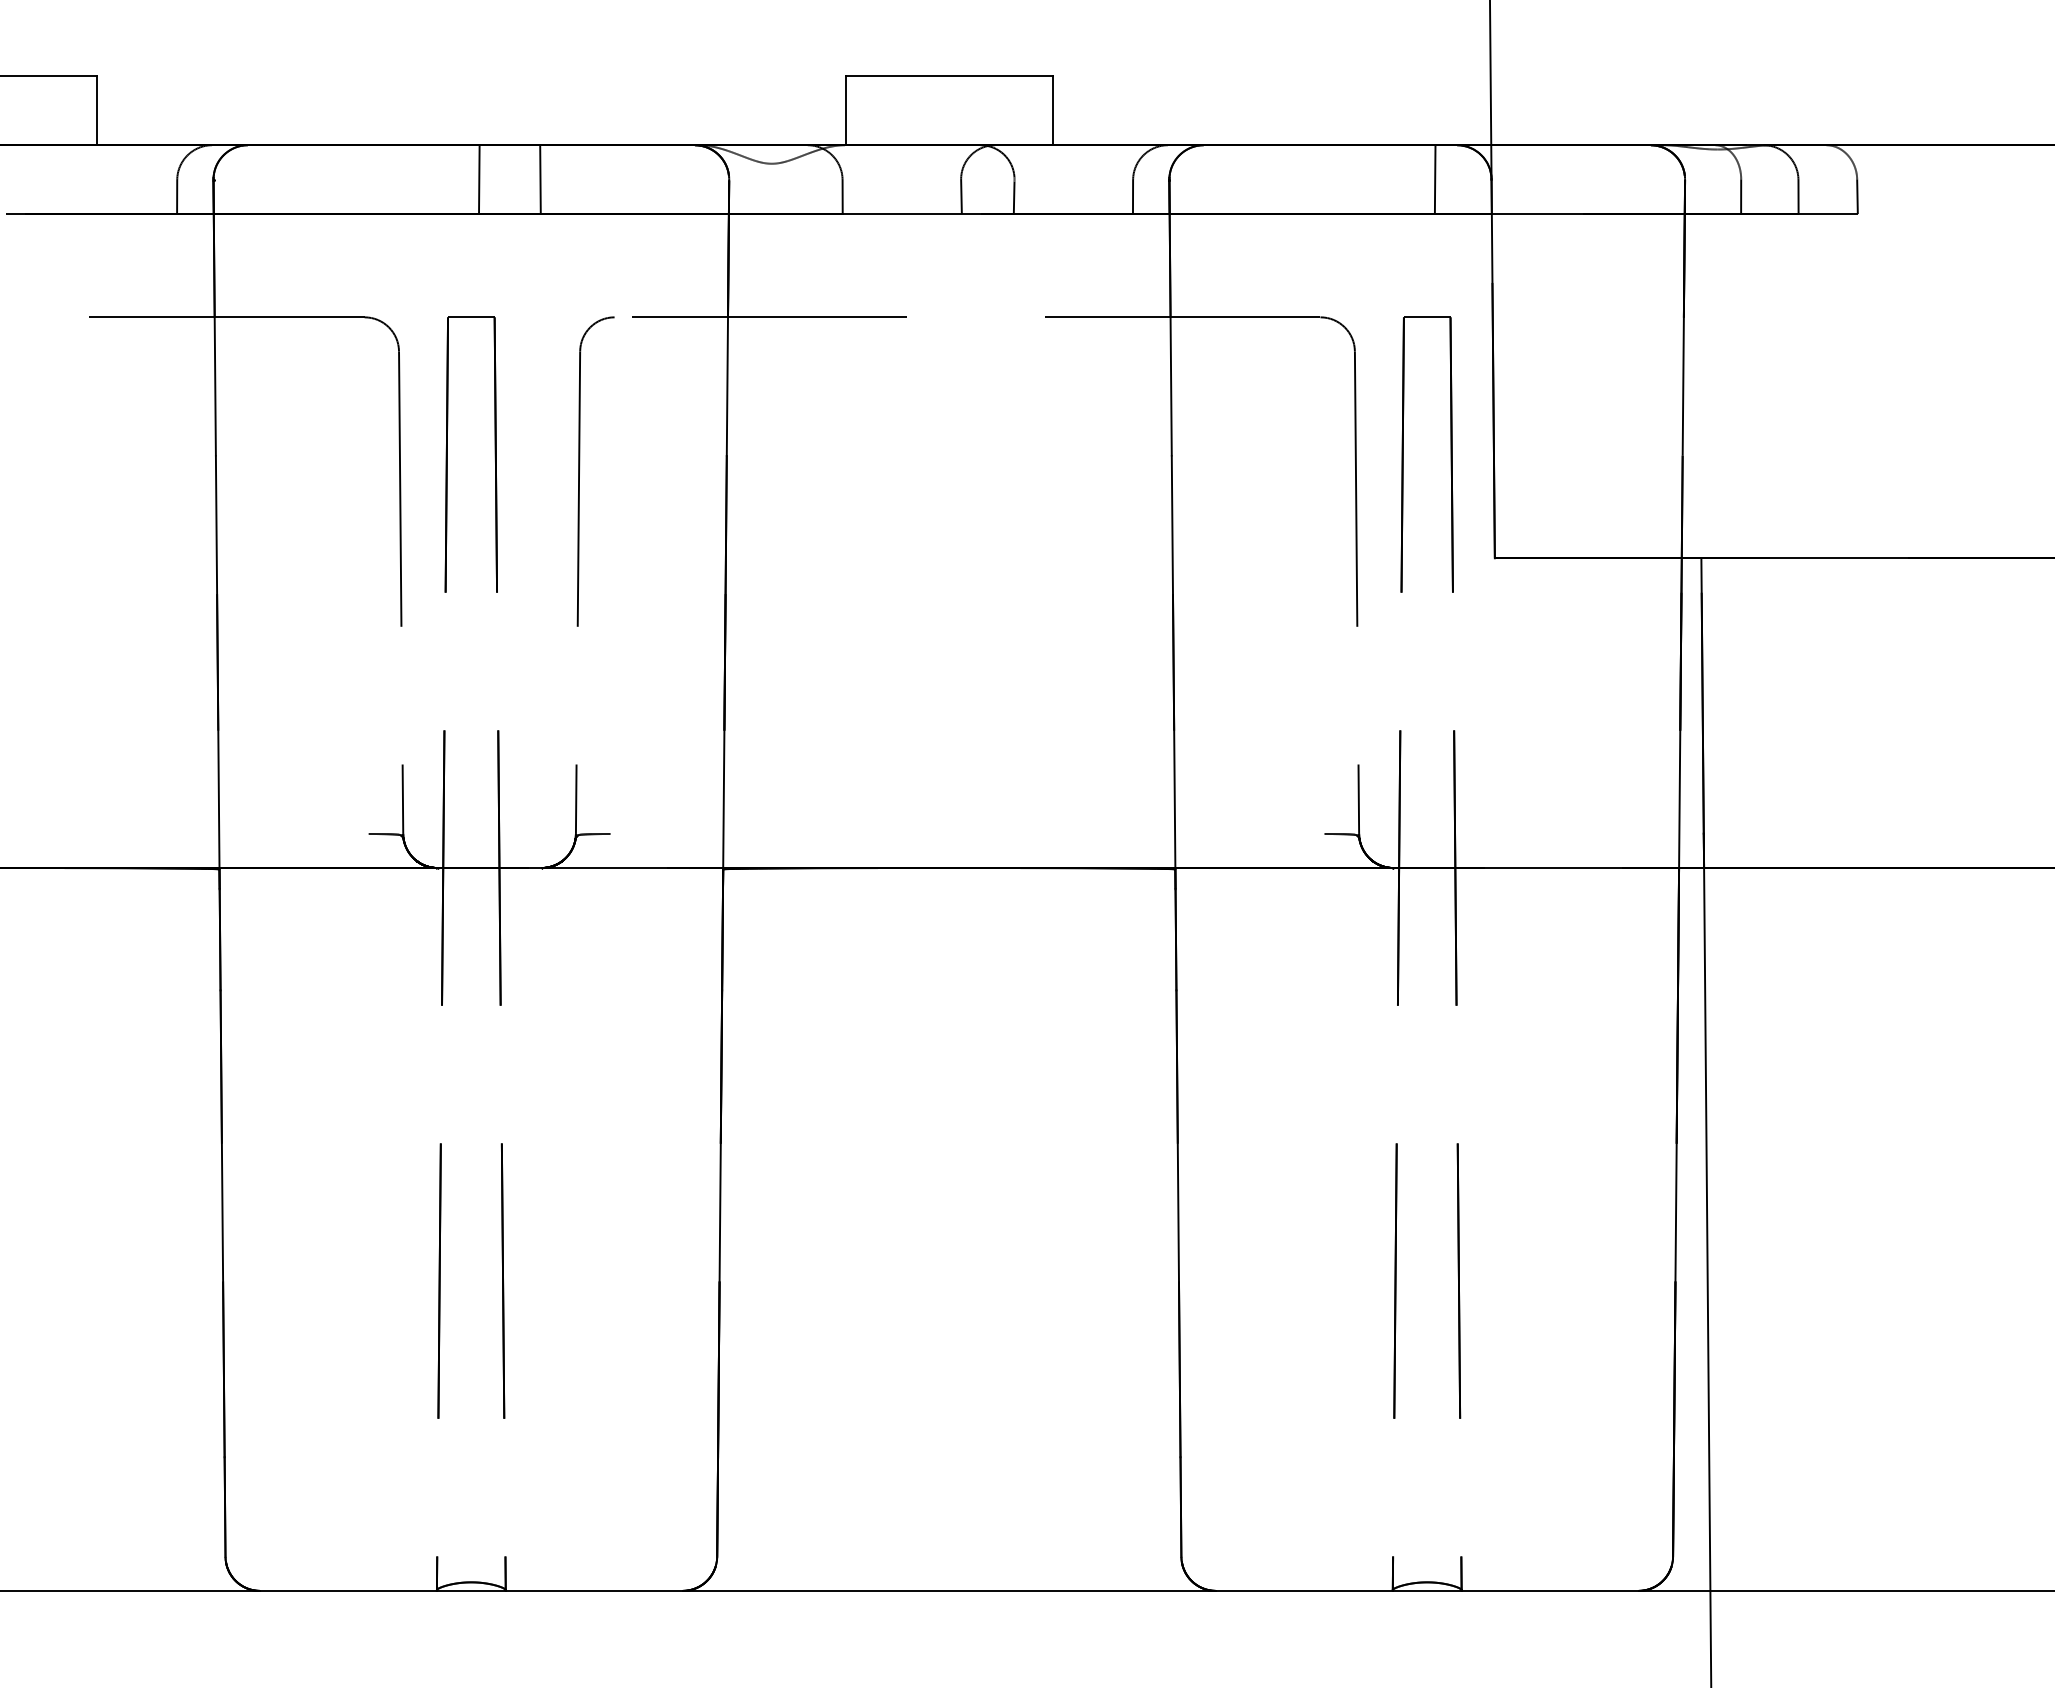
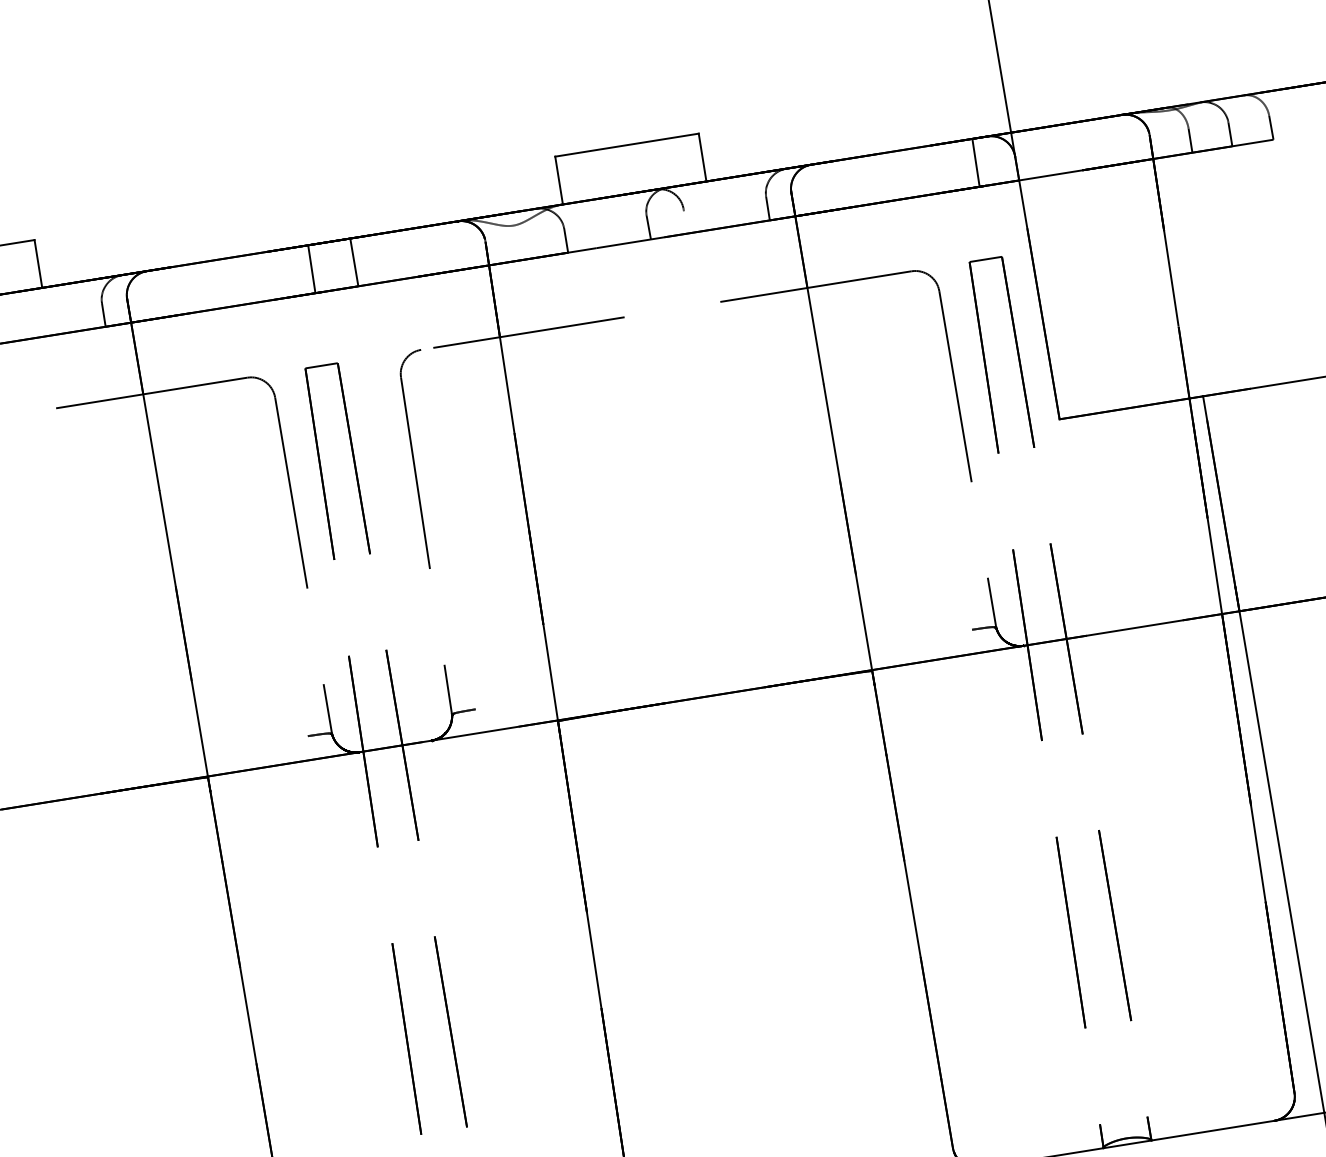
line: (1013, 197) -> (684, 222), removed

